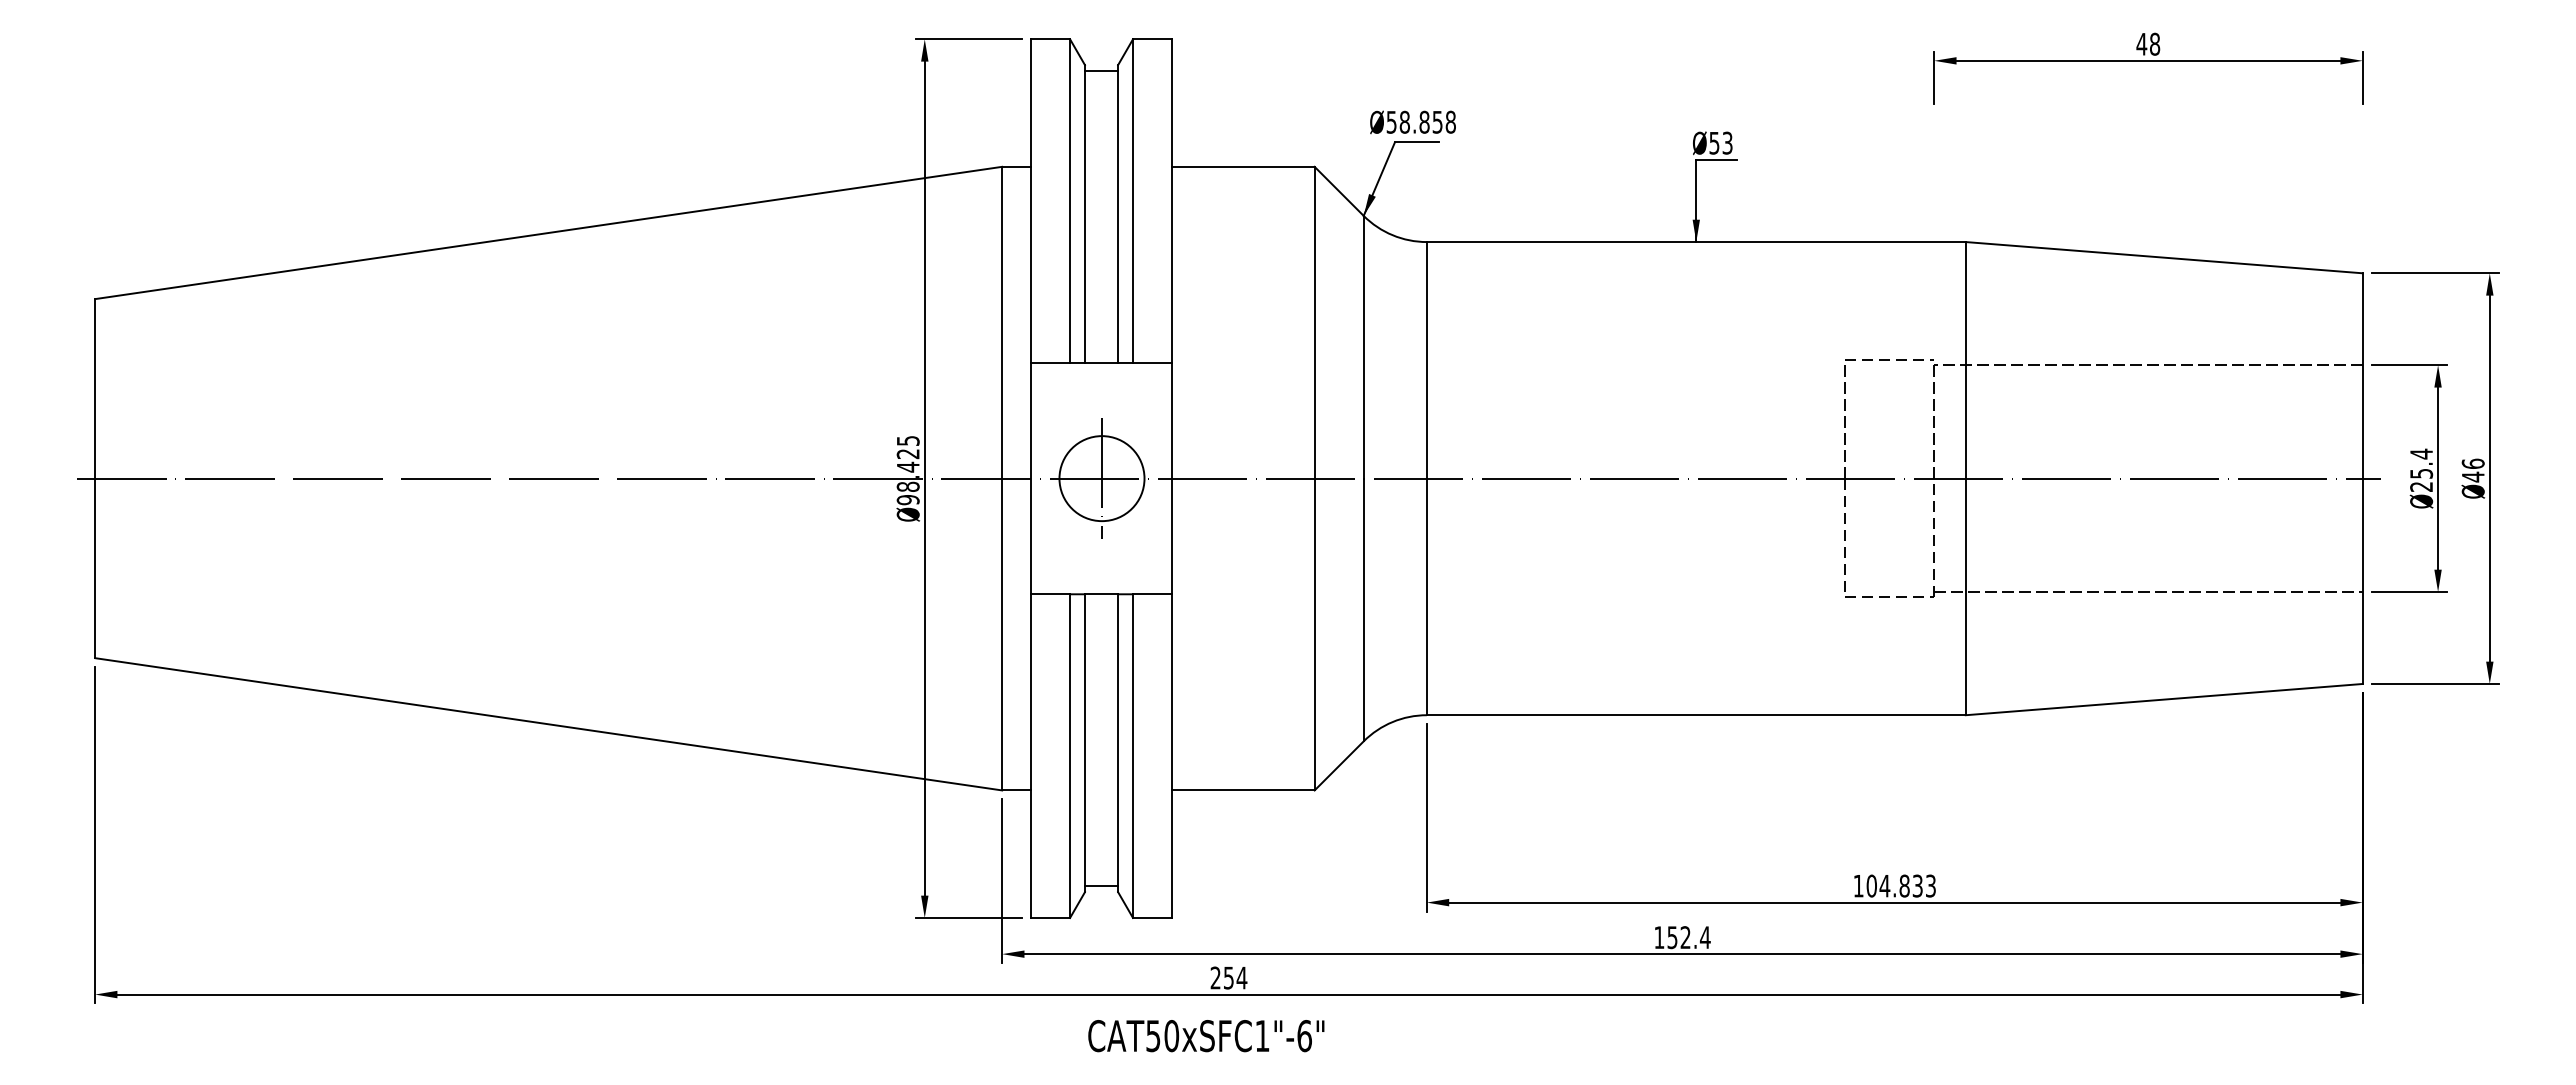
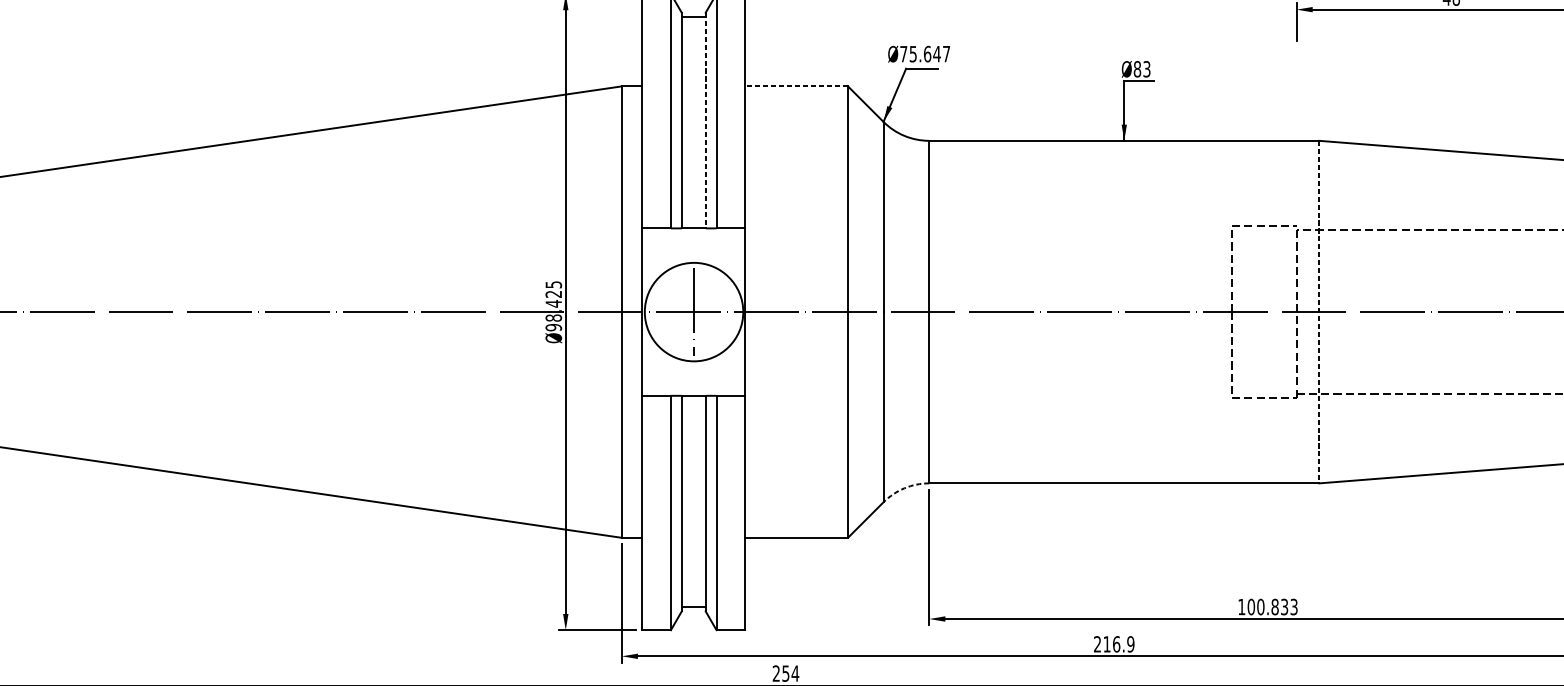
text: (1420, 121) -> (924, 53), Ø58.858 -> Ø75.647
text: (1714, 142) -> (1137, 68), Ø53 -> Ø83
line: (1242, 166) -> (795, 86), solid -> dashed
line: (1118, 214) -> (706, 120), solid -> dashed
circle: (1101, 478) -> (693, 312), size x1.6
line: (1965, 478) -> (1319, 312), solid -> dashed
arc: (1392, 722) -> (904, 488), solid -> dashed
text: (1884, 885) -> (1260, 606), 104.833 -> 100.833
text: (1682, 937) -> (1114, 644), 152.4 -> 216.9

